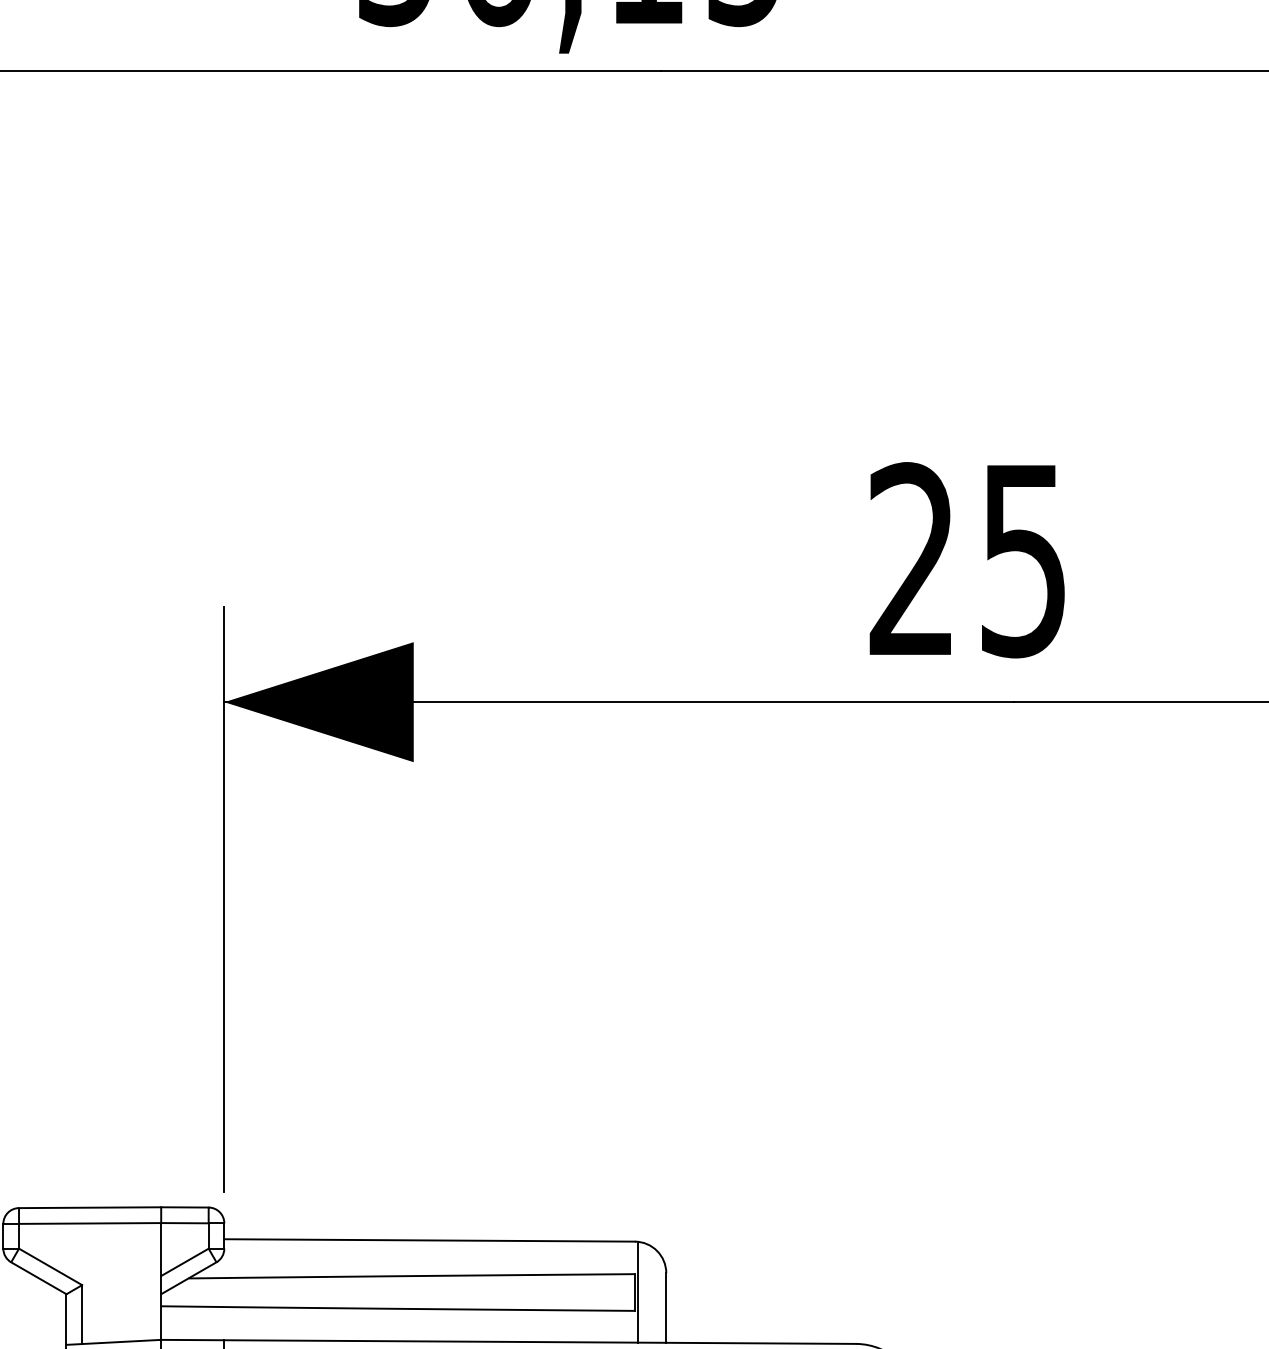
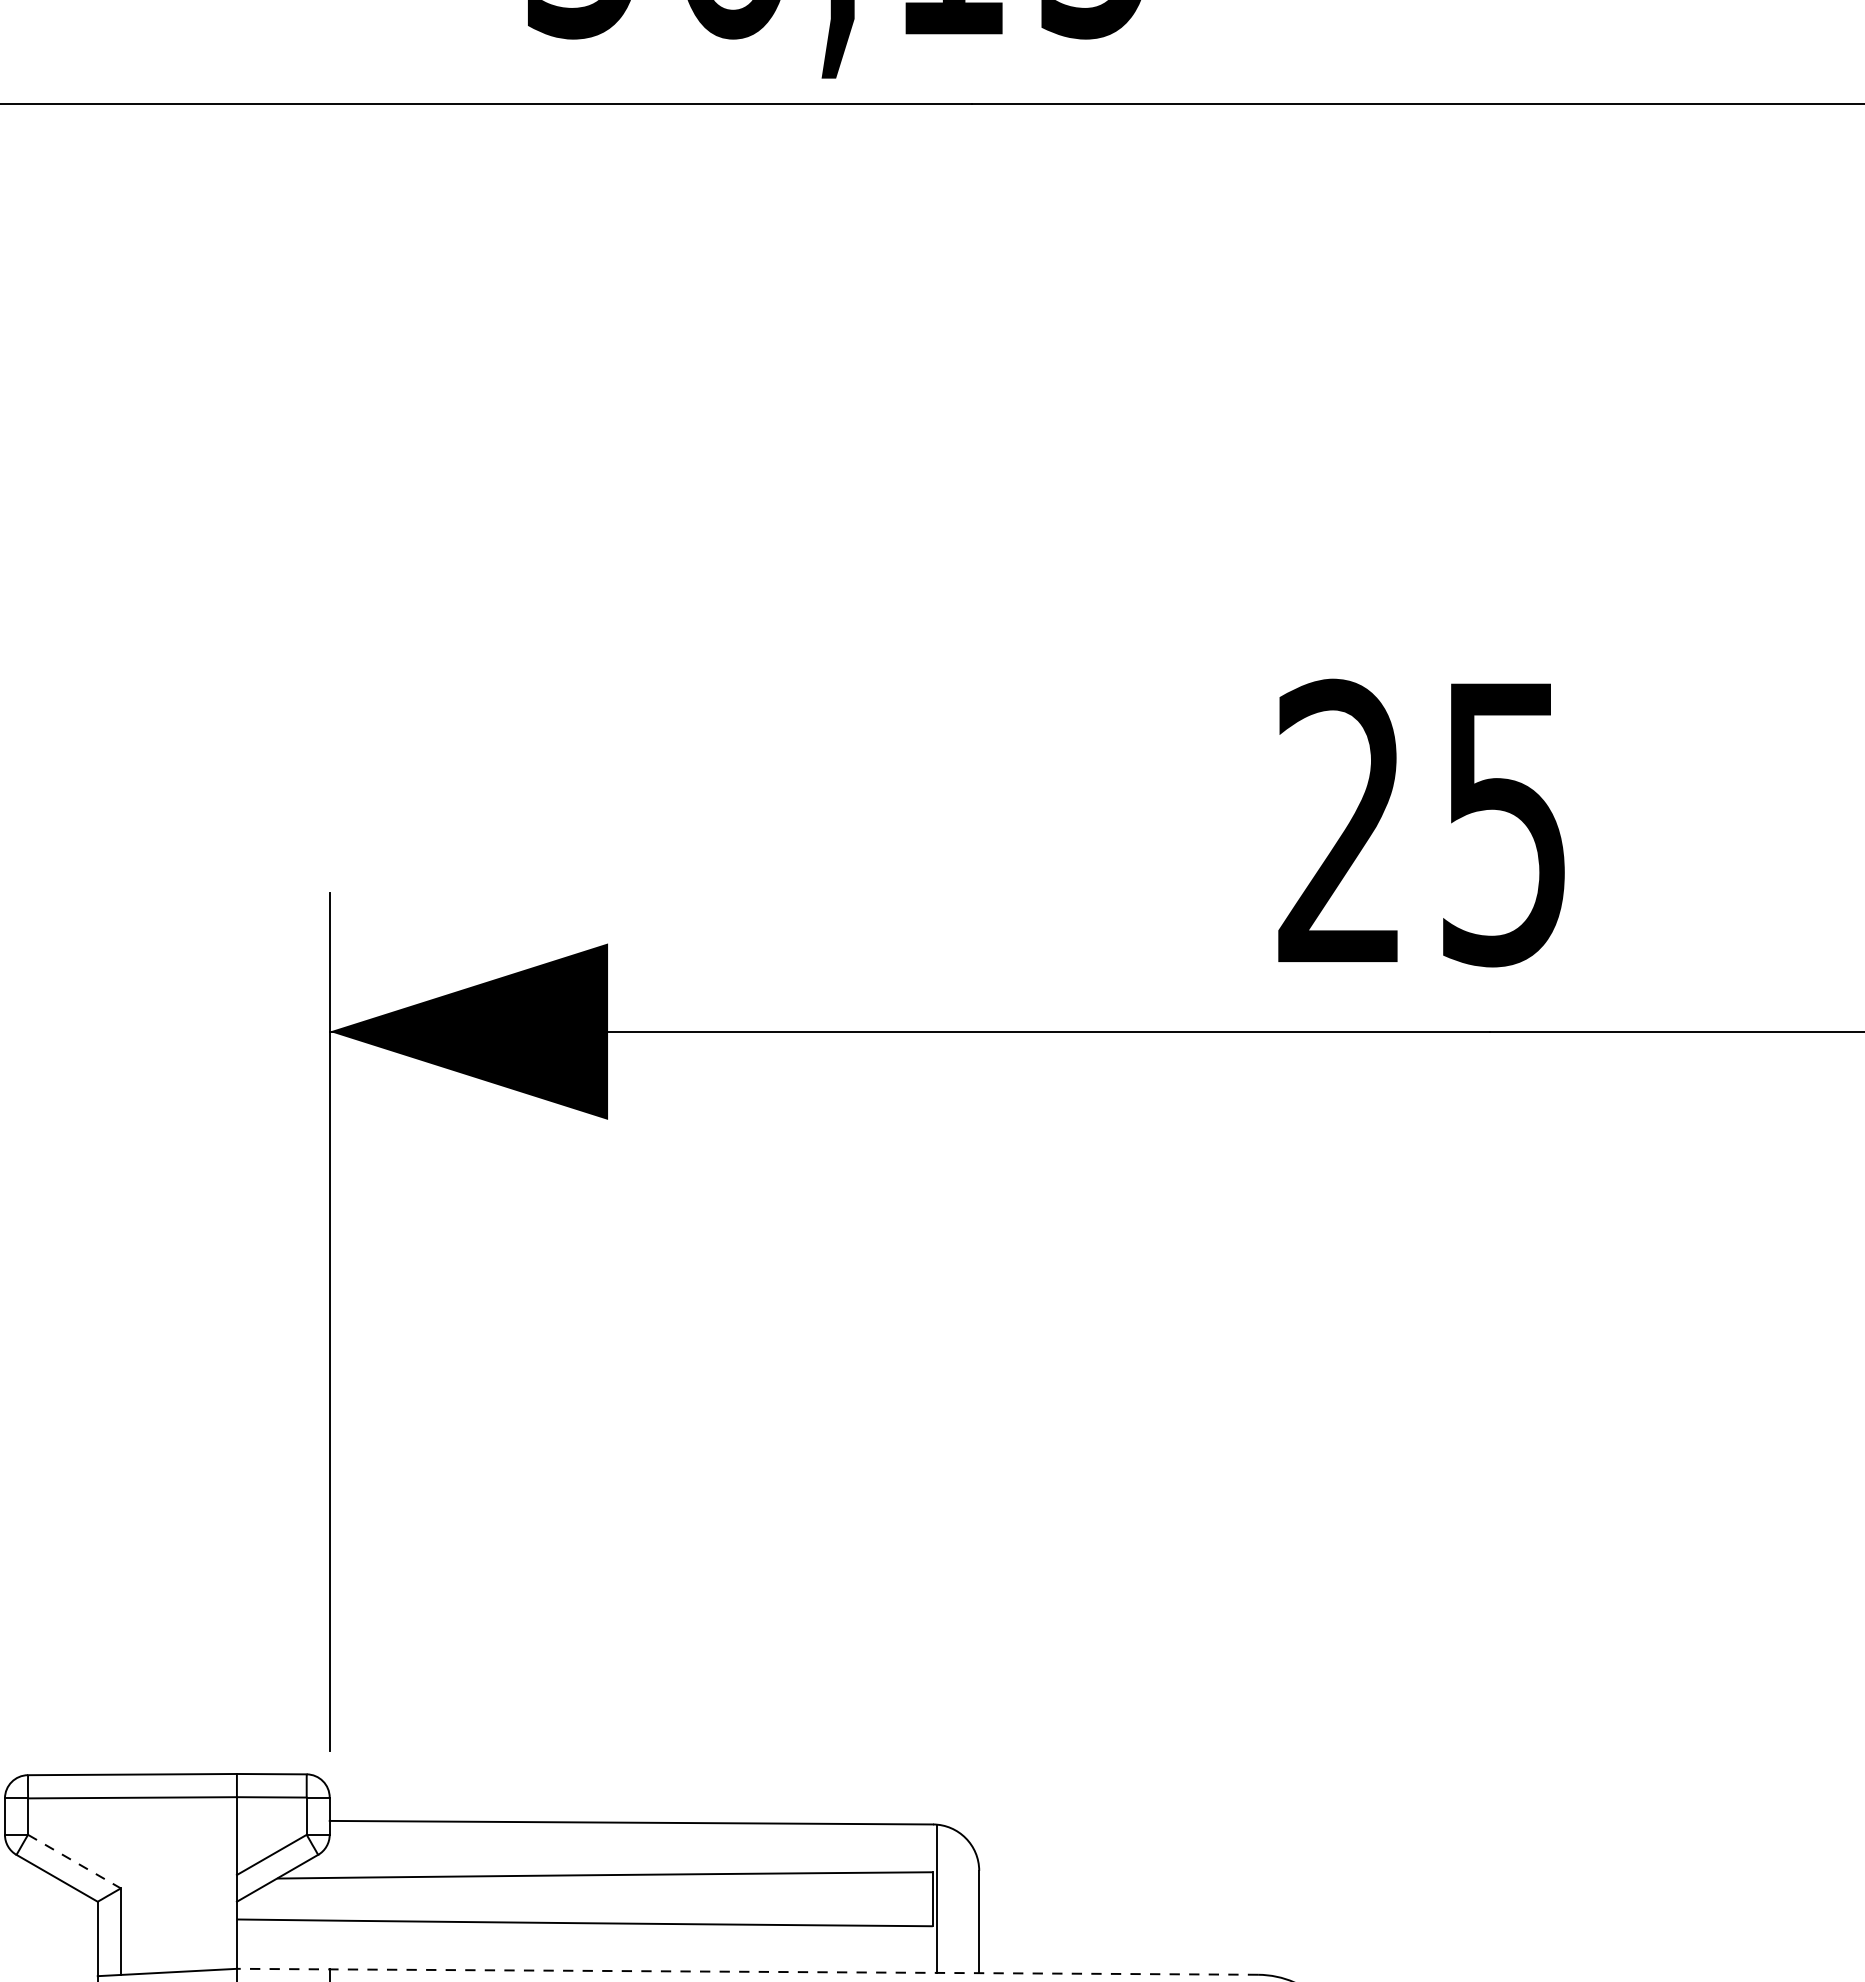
line: (51, 1267) -> (75, 1862), solid -> dashed
line: (508, 1341) -> (747, 1971), solid -> dashed

